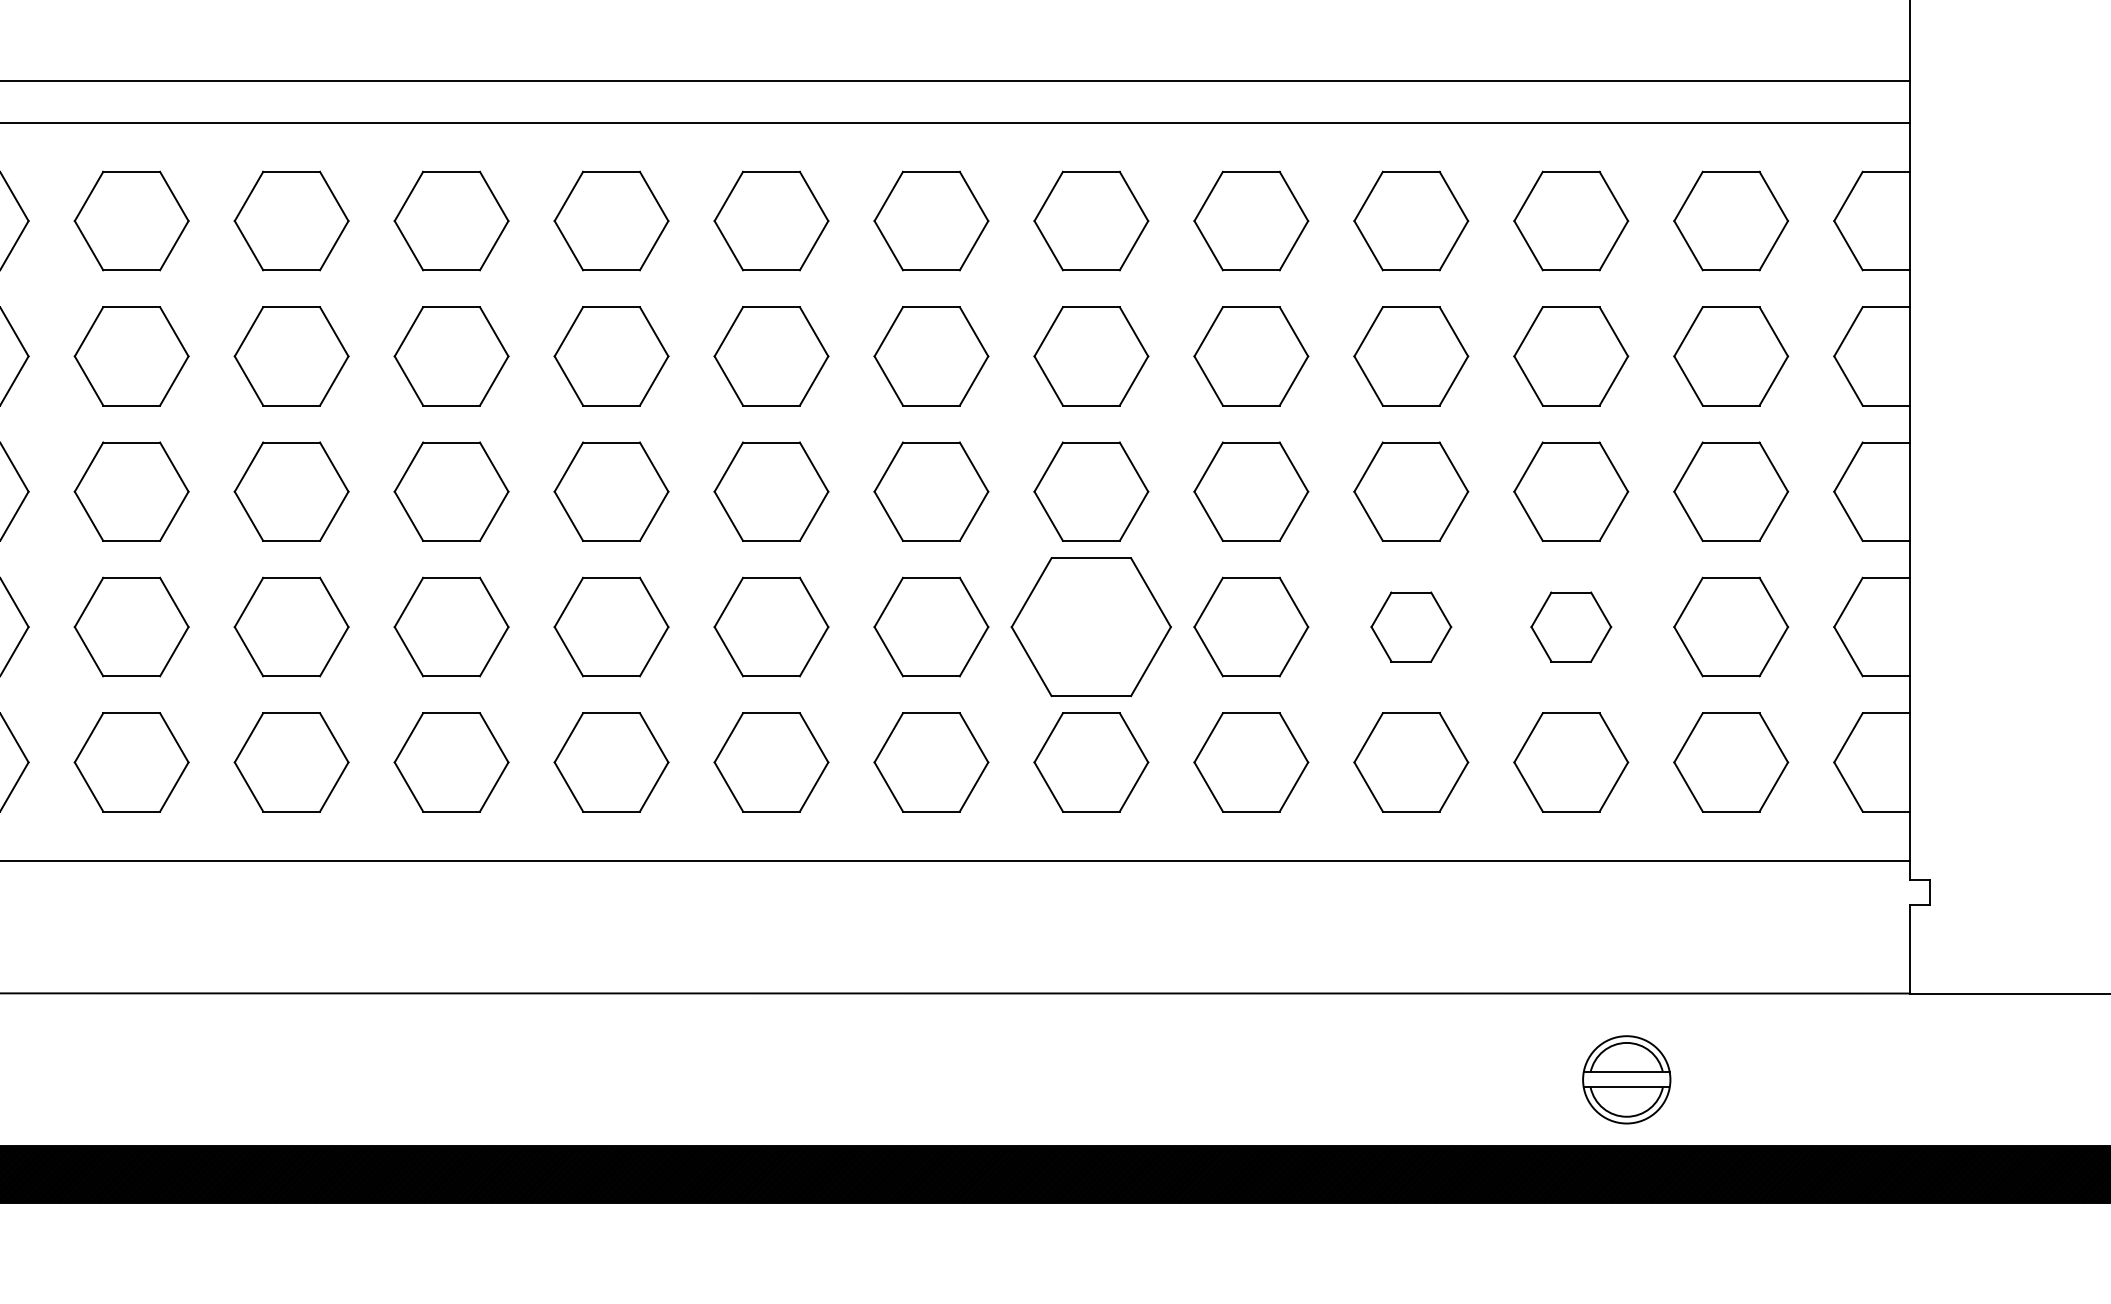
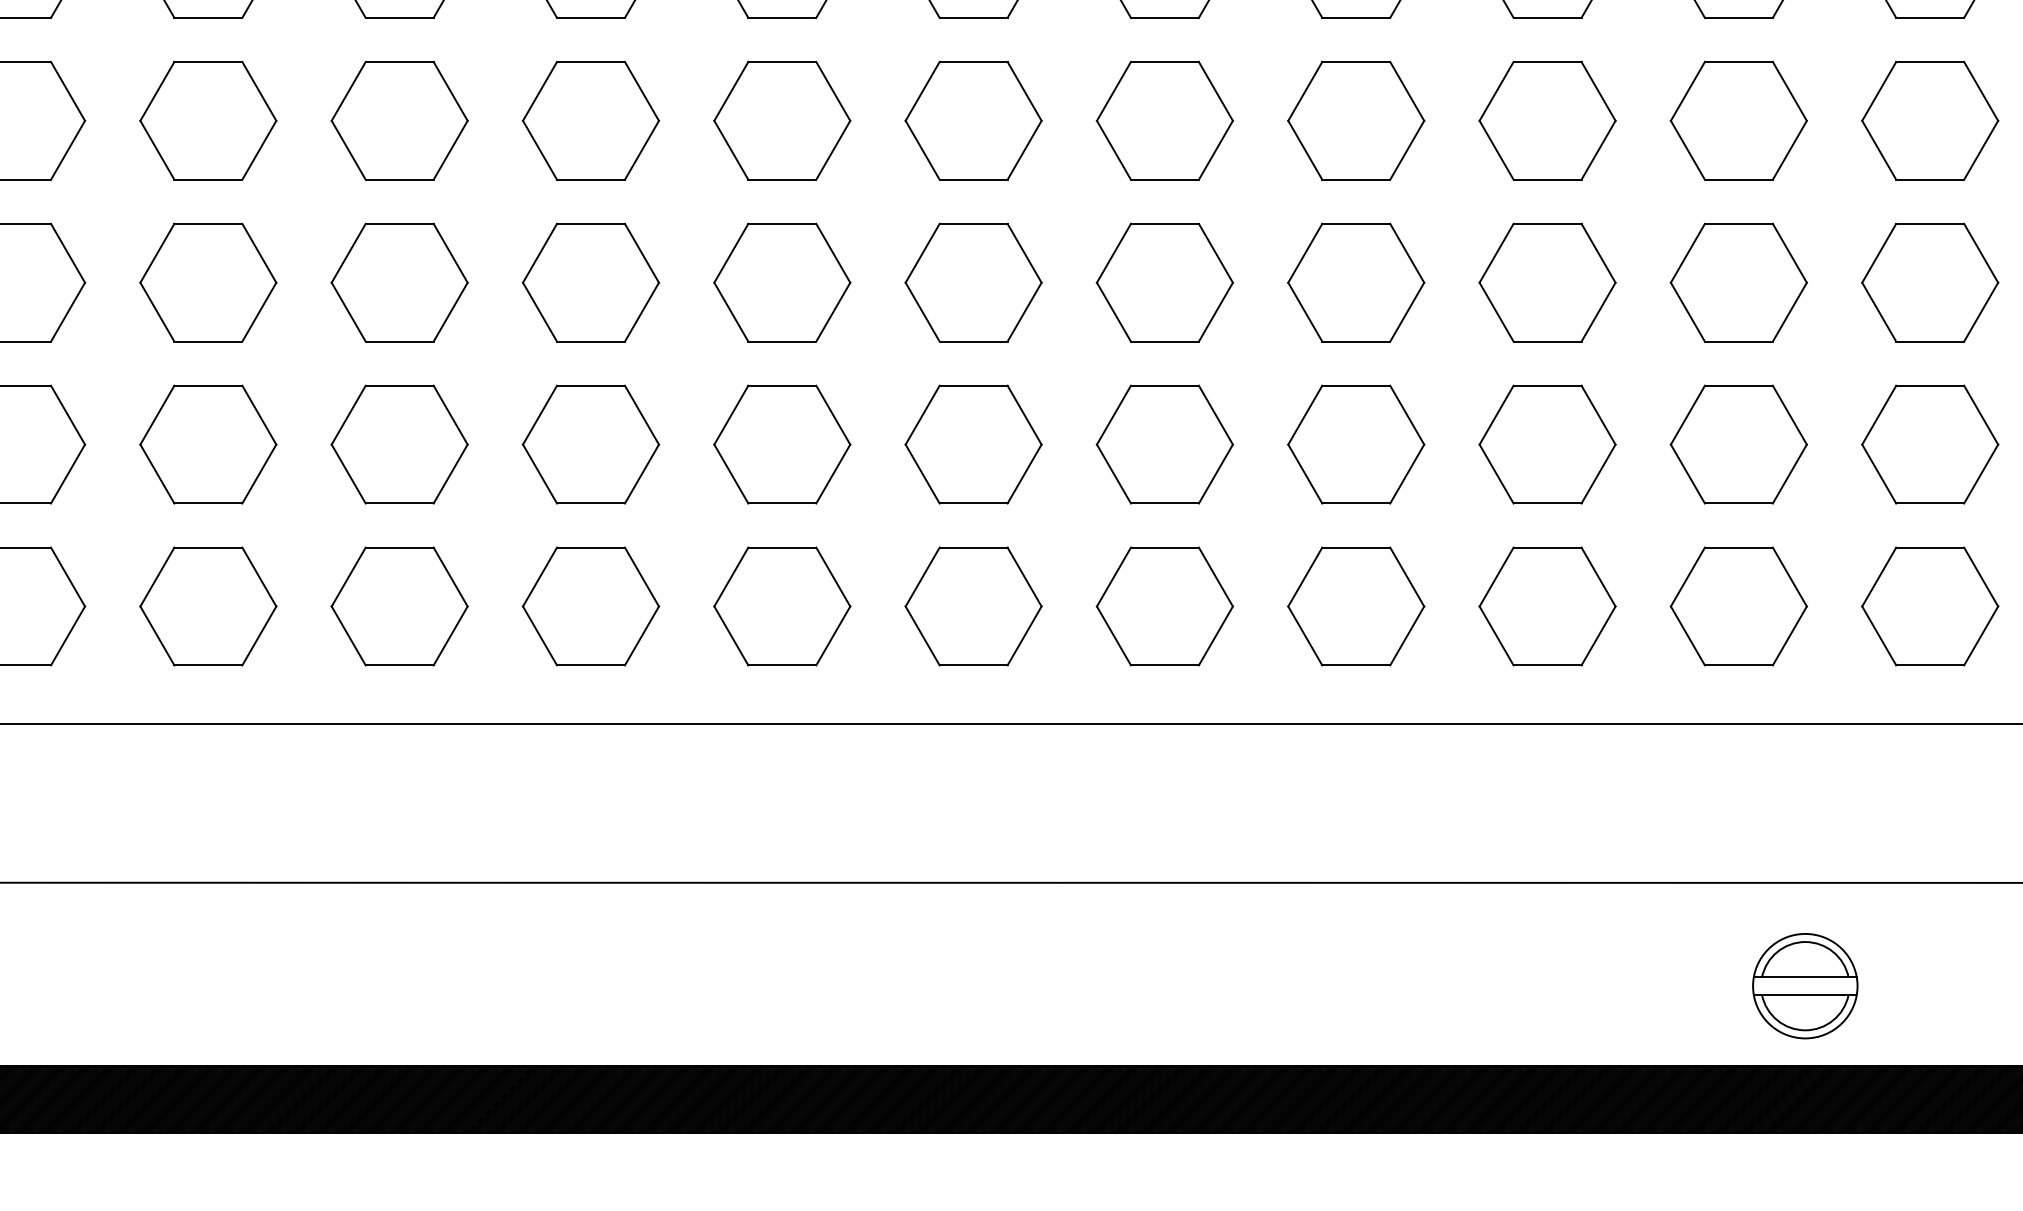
part: (1091, 626) -> (1165, 443), size x0.71
part: (1411, 626) -> (1547, 443), size x1.43
part: (1571, 626) -> (1739, 443), size x1.43

